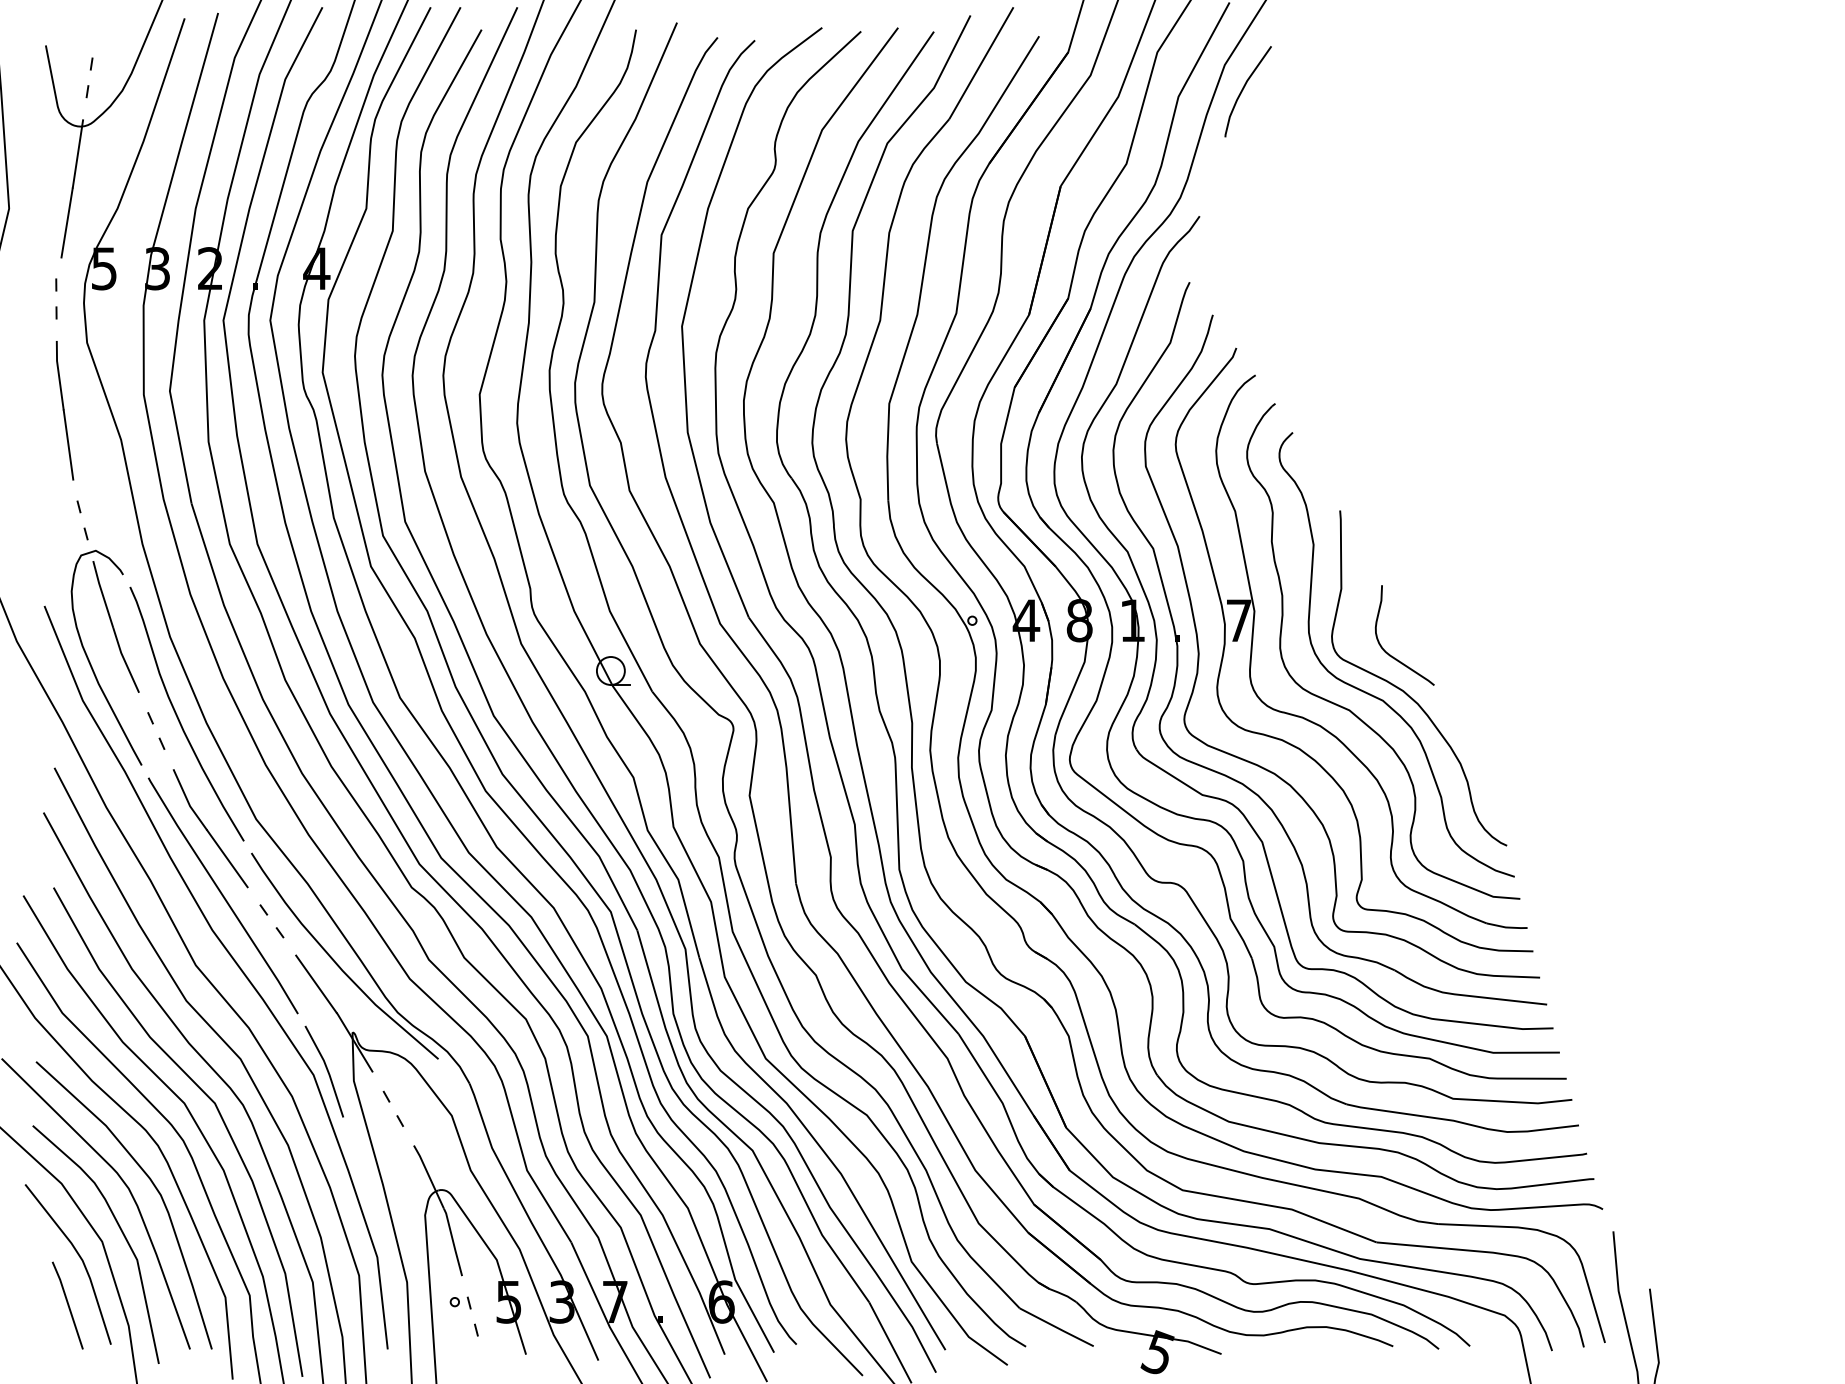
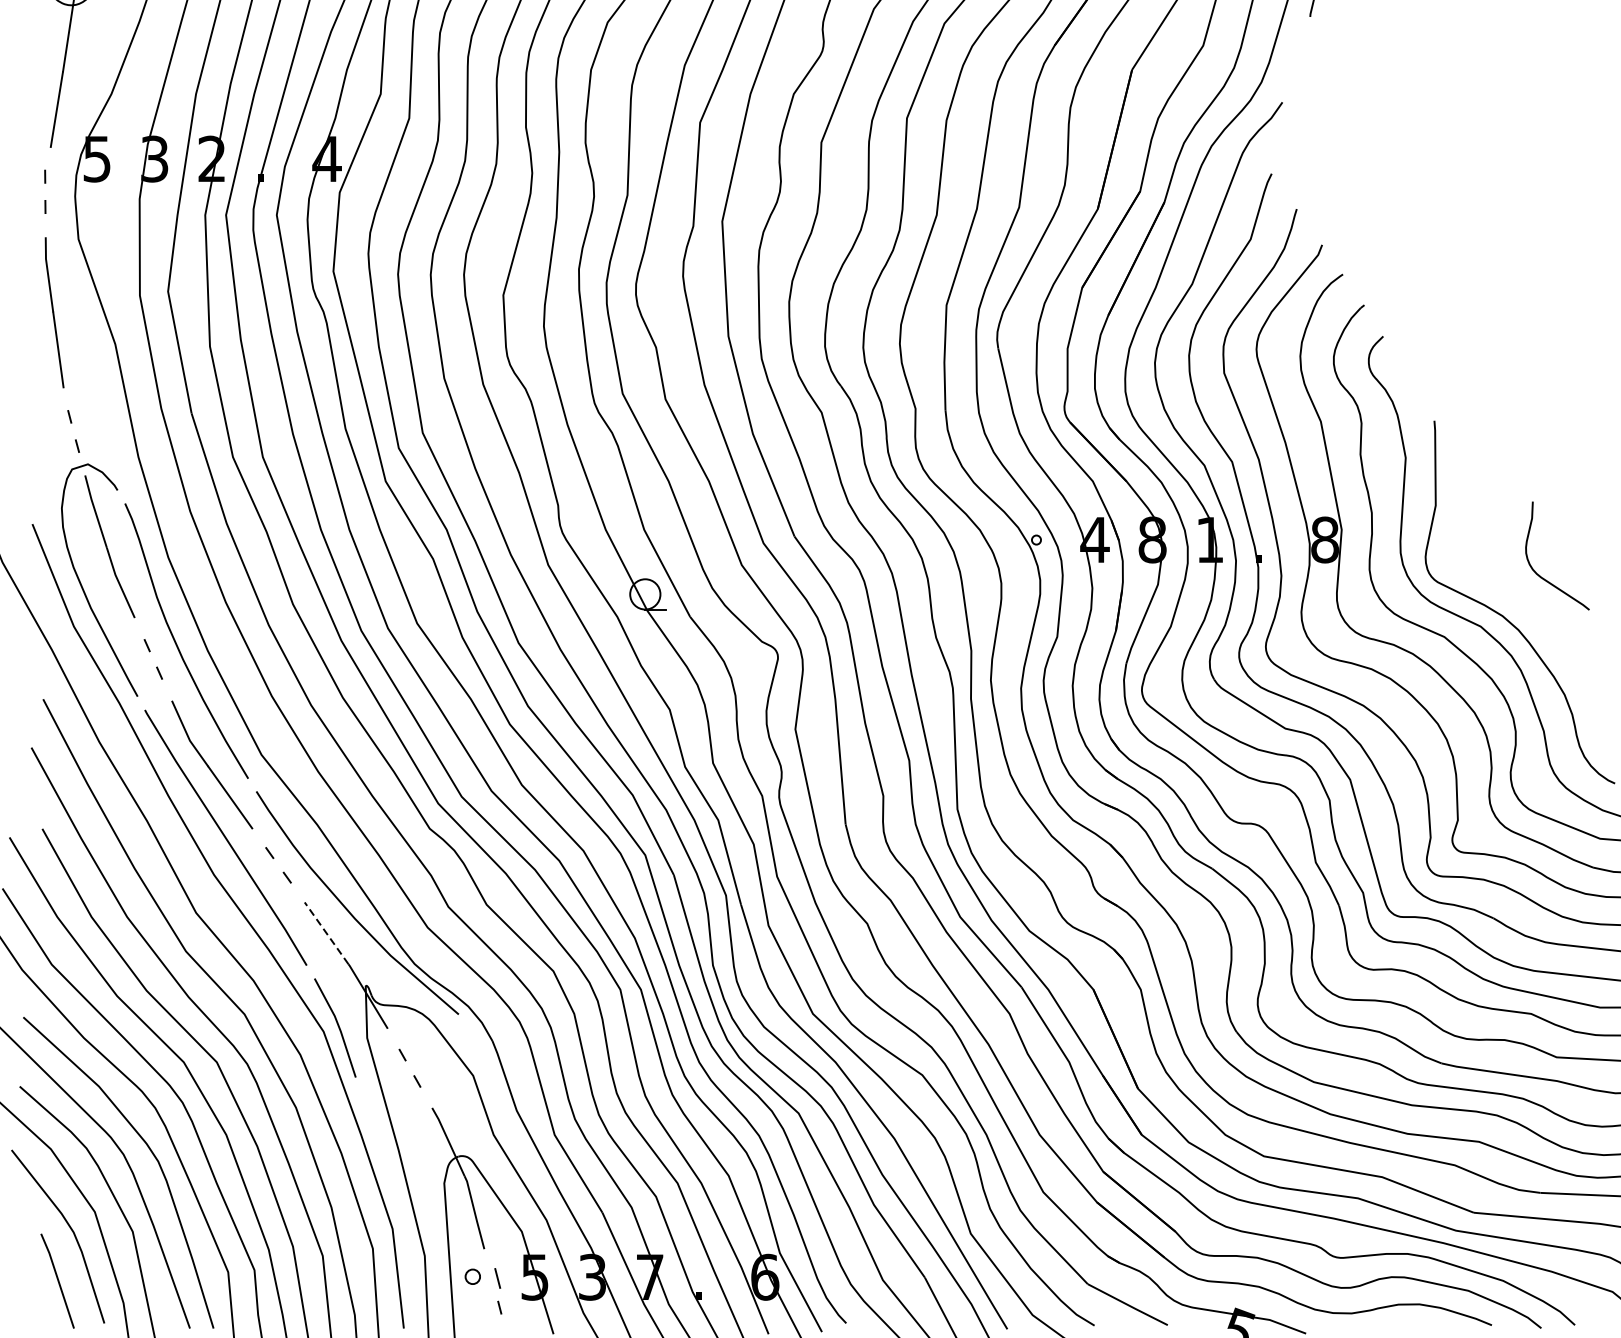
text: (1238, 620) -> (1324, 539), 7 -> 8
curve: (1389, 653) -> (1540, 575), moved
line: (316, 984) -> (326, 933), solid -> dashed
part: (460, 1302) -> (482, 1277), size x1.6

